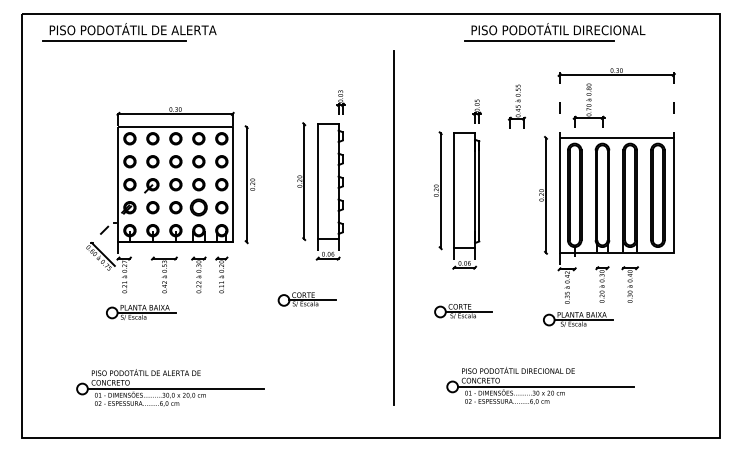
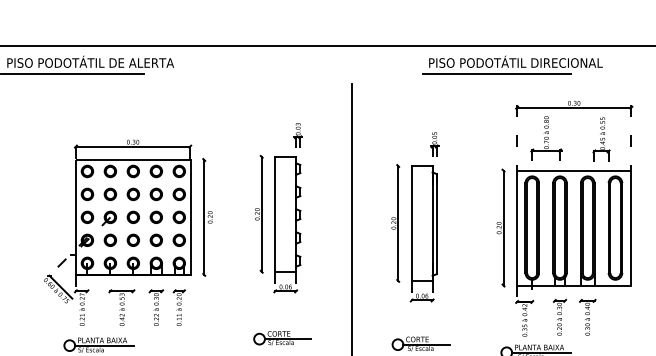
part: (516, 106) -> (601, 139), moved
part: (198, 207) -> (156, 240), size x0.71
part: (306, 299) -> (282, 338), moved

